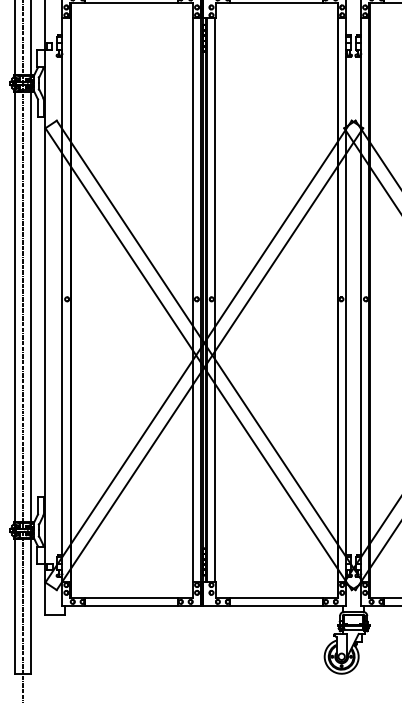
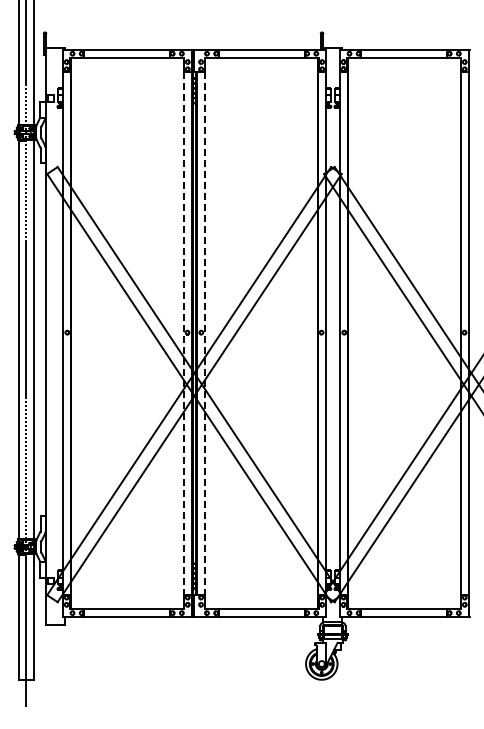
line: (193, 300) -> (184, 333), solid -> dashed
line: (215, 300) -> (204, 333), solid -> dashed

